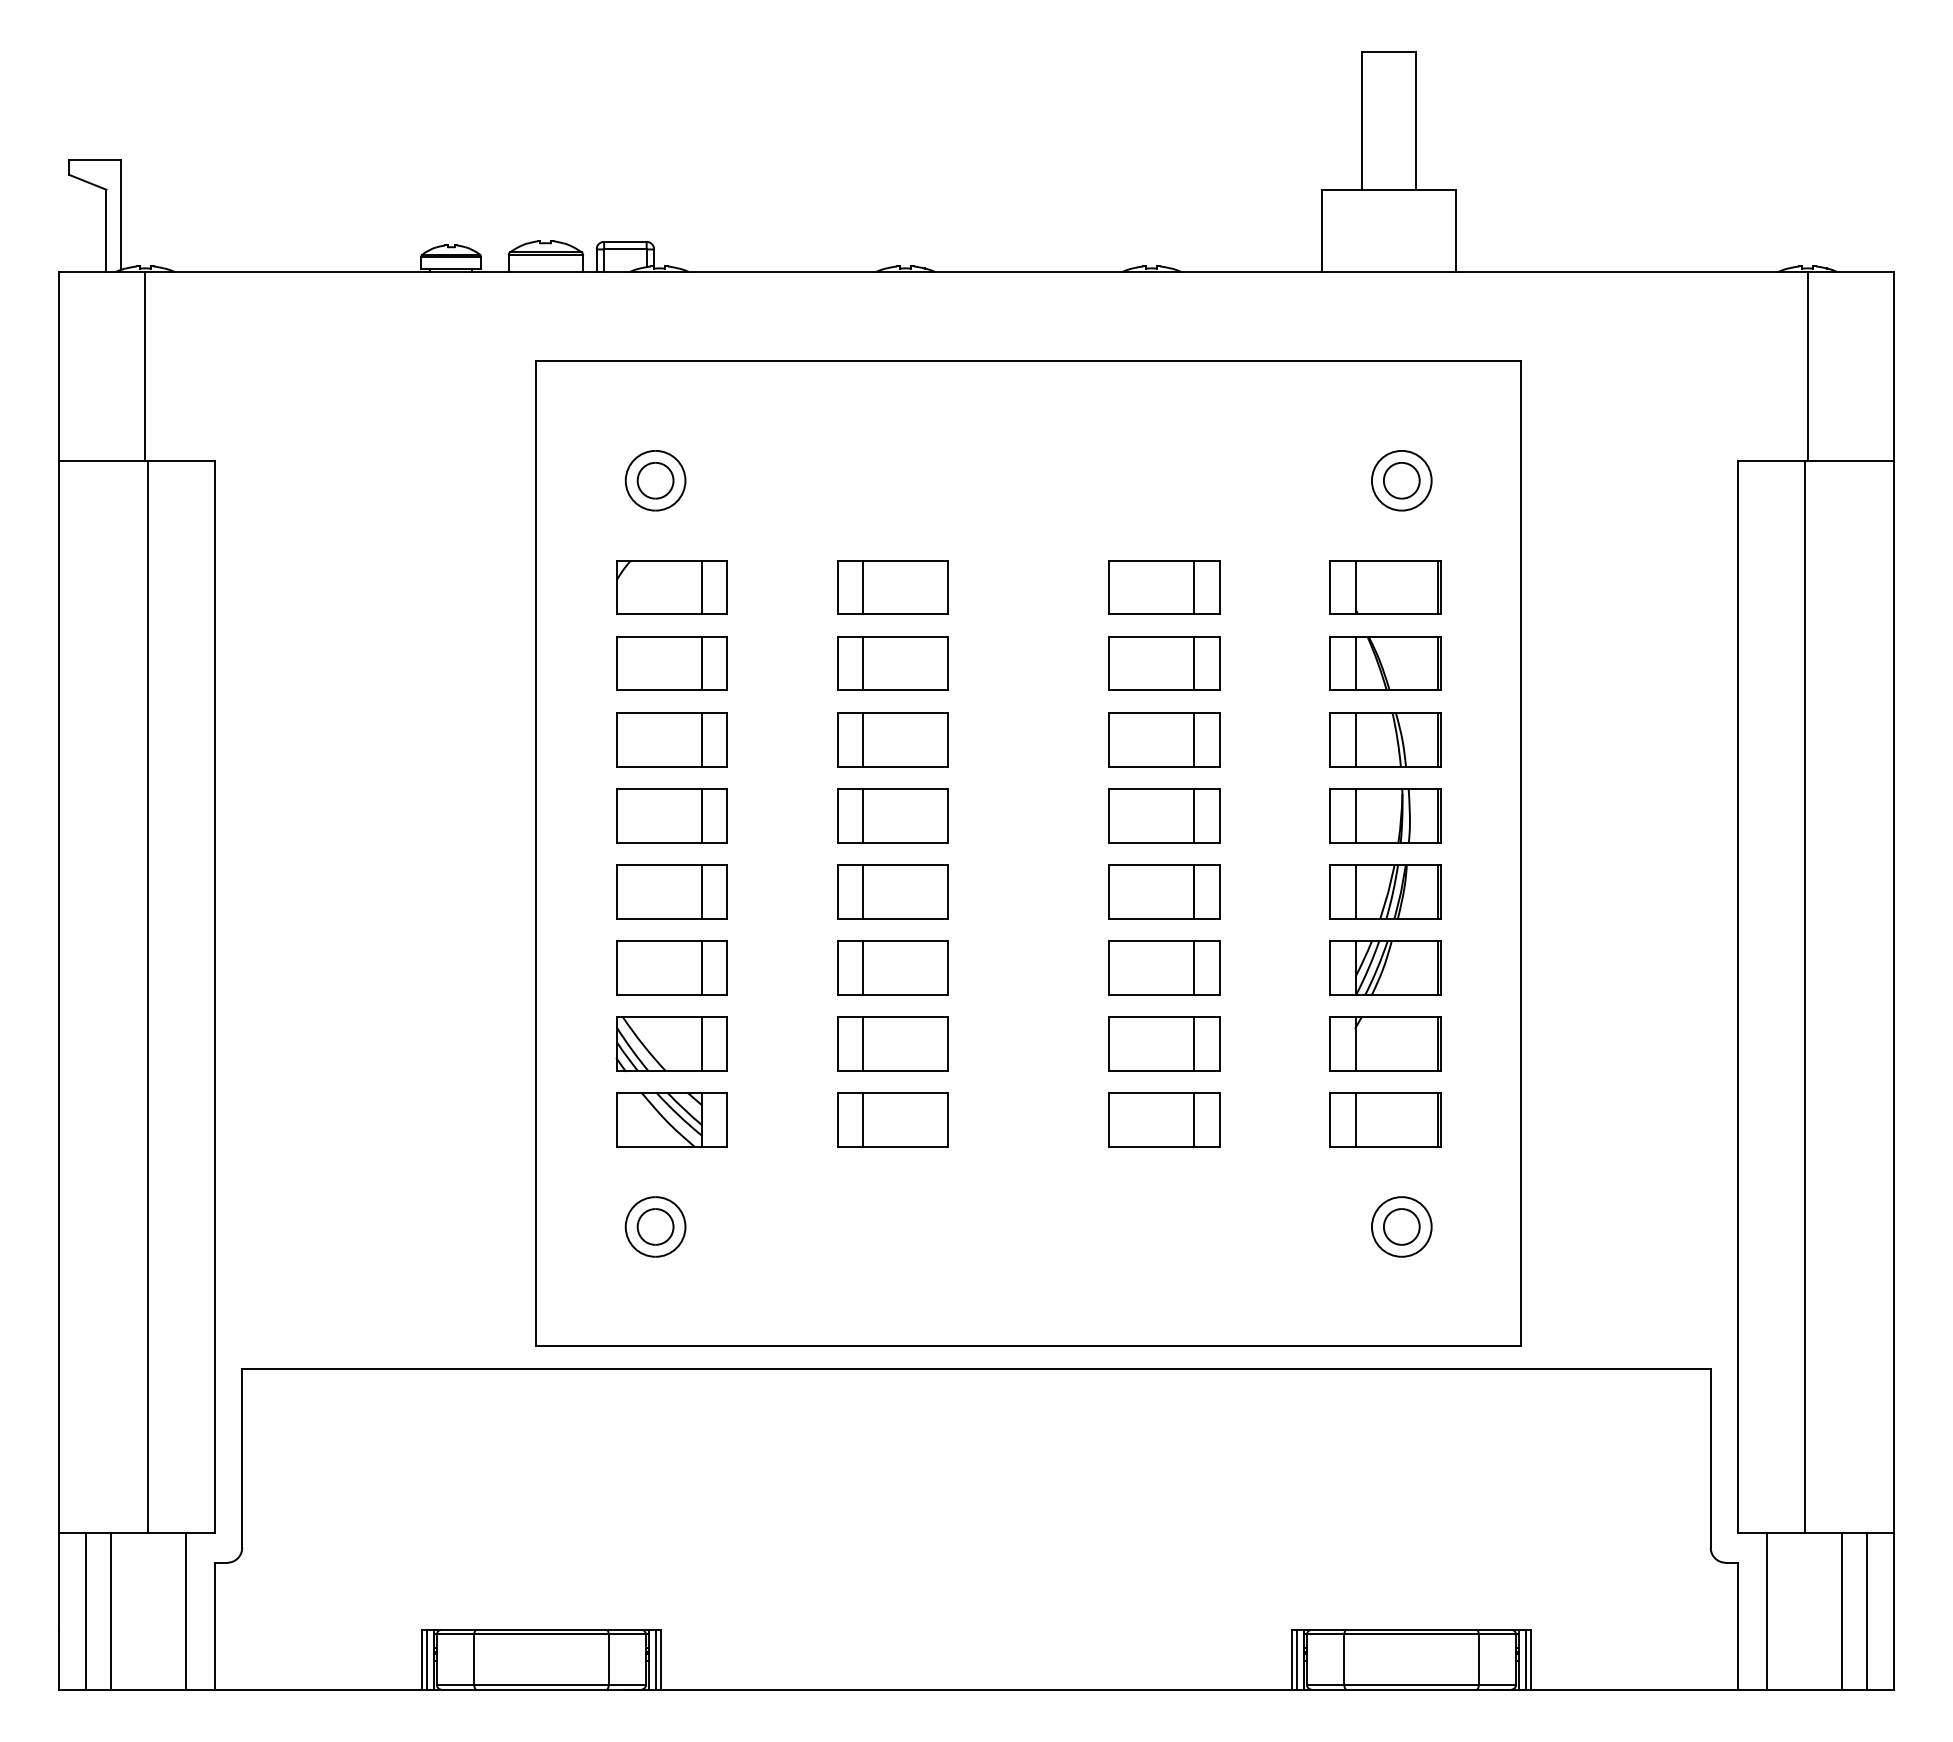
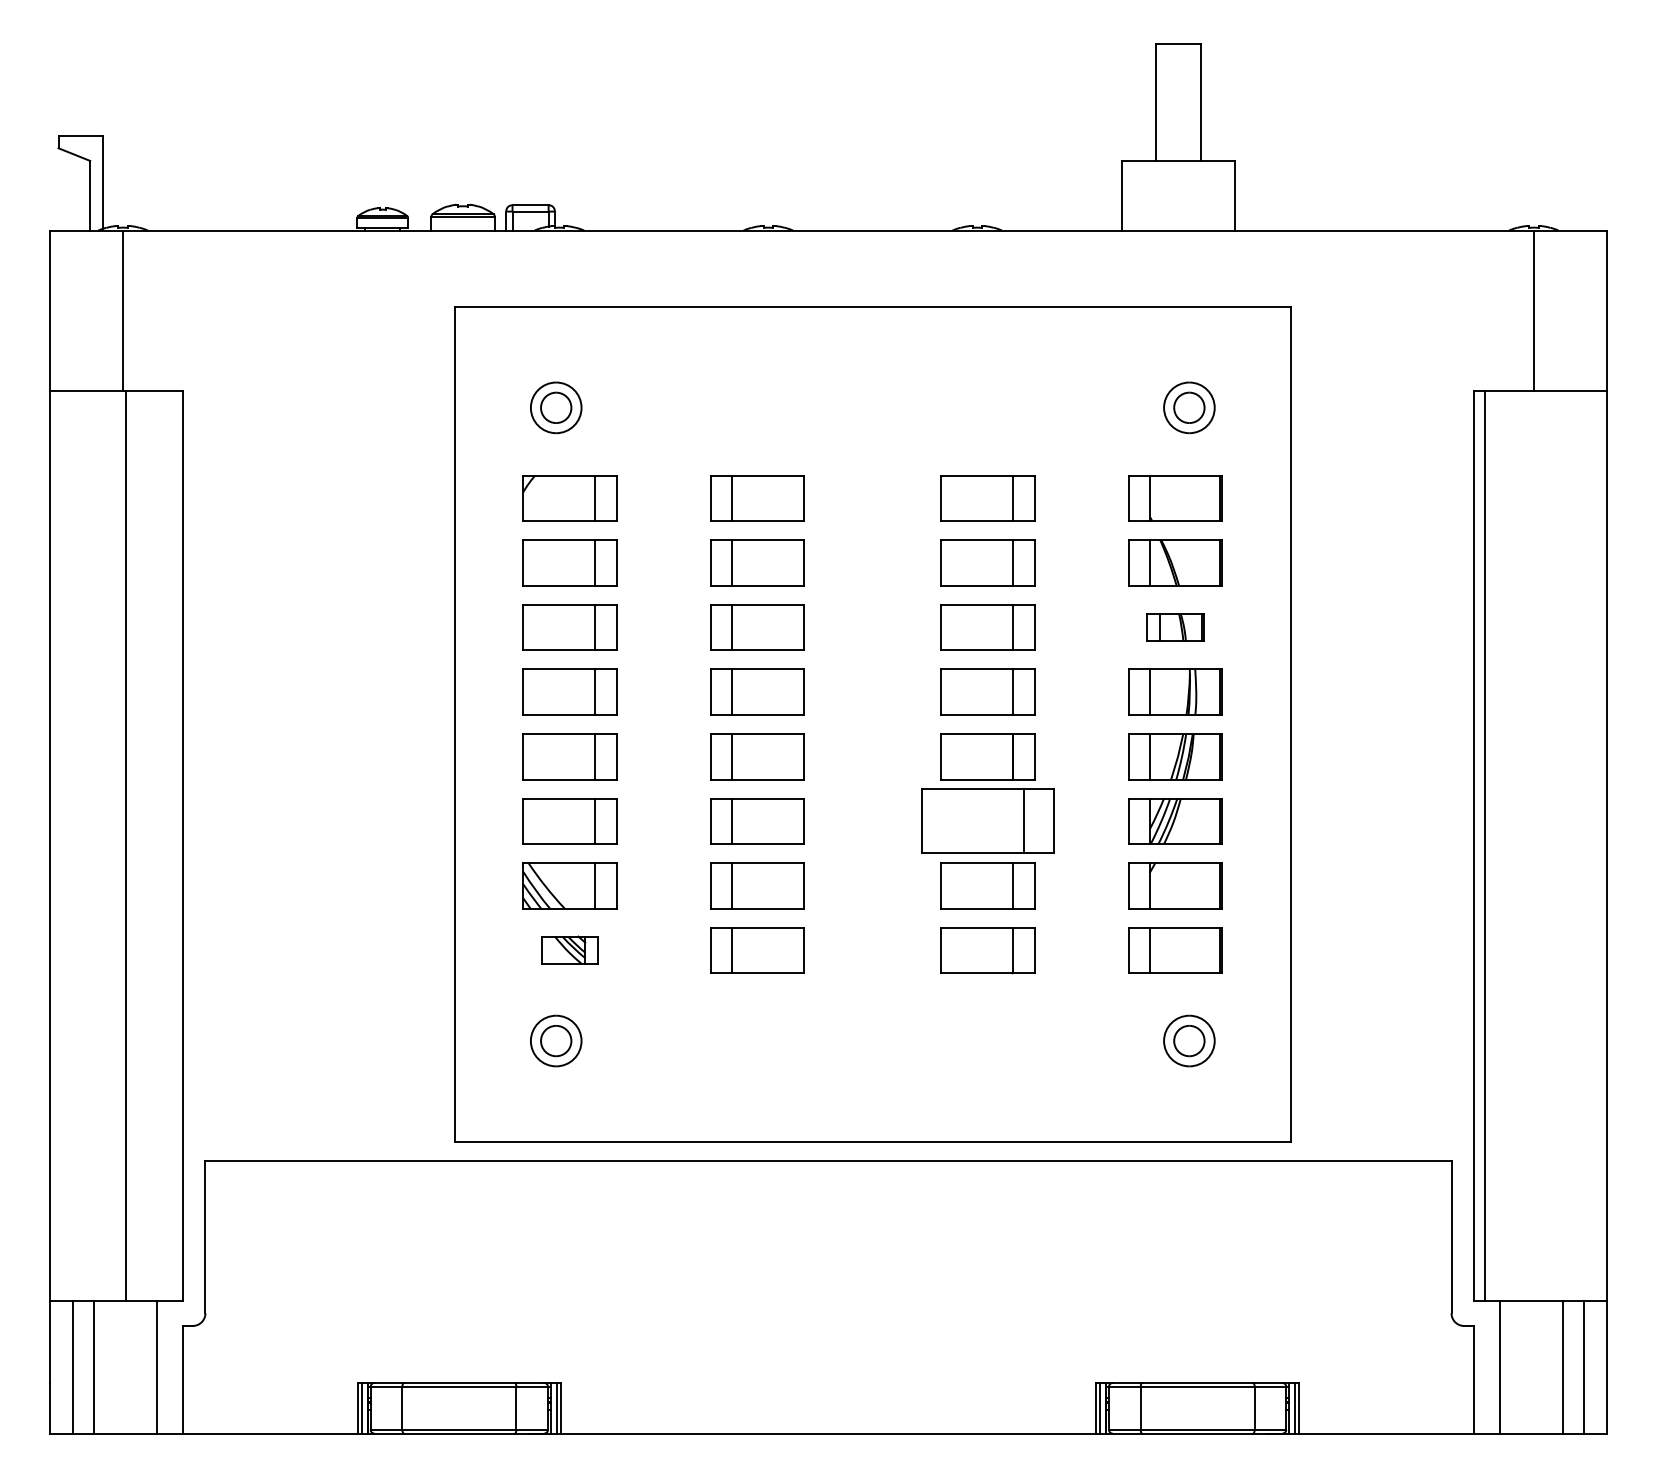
part: (1385, 739) -> (1175, 627), size x0.6
part: (1163, 968) -> (987, 821), size x1.4
line: (1804, 996) -> (1485, 845), moved
part: (671, 1119) -> (569, 949), size x0.6

